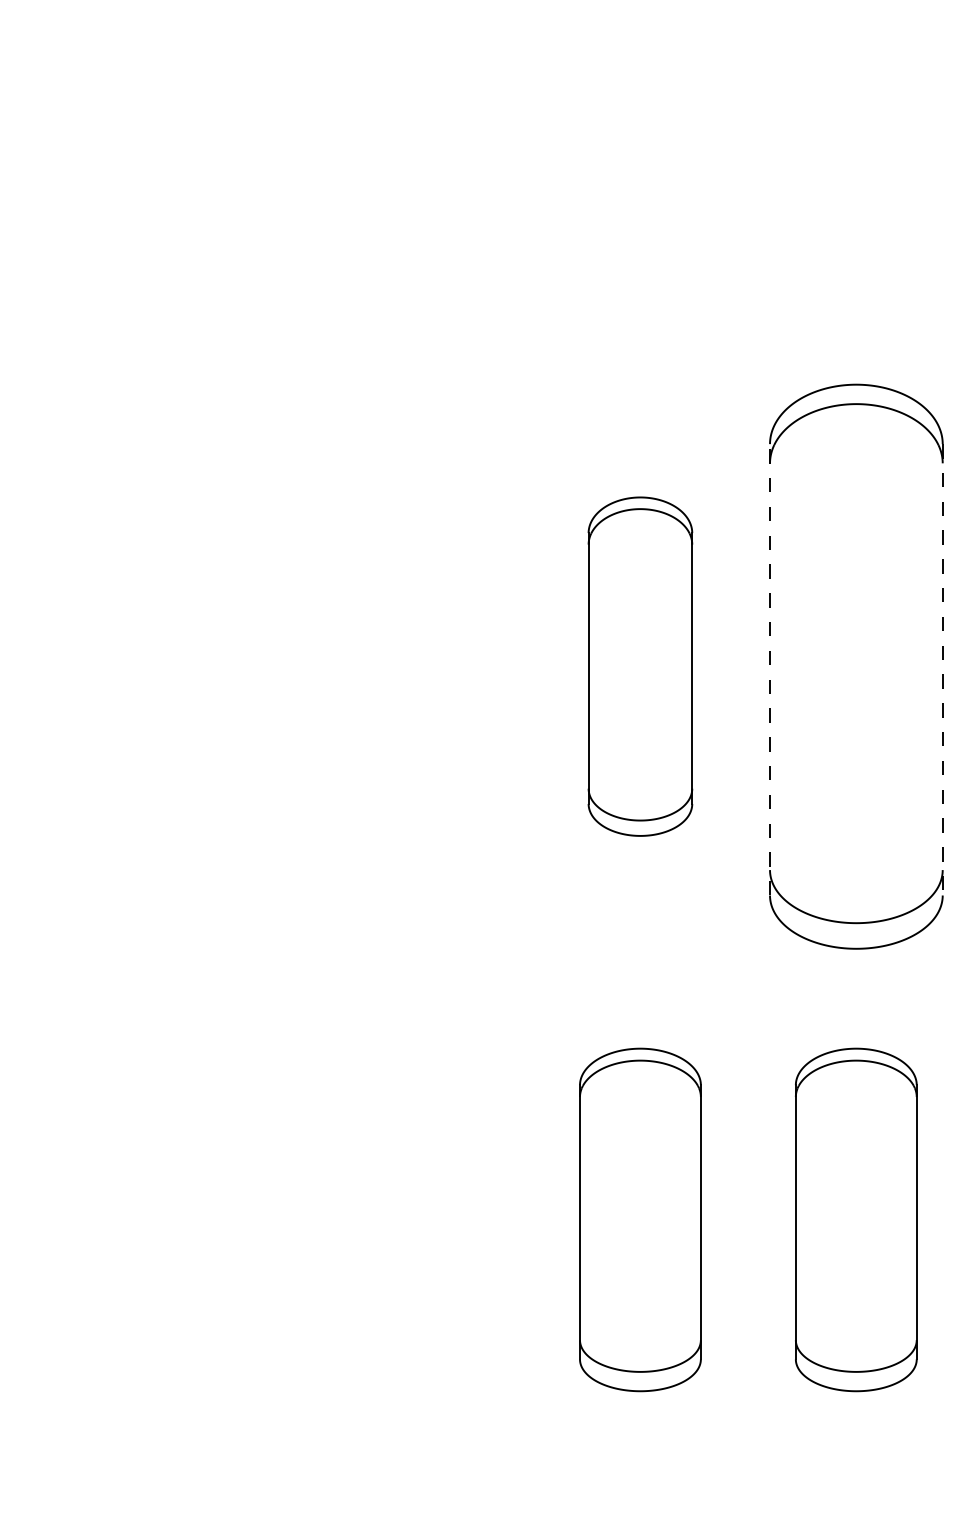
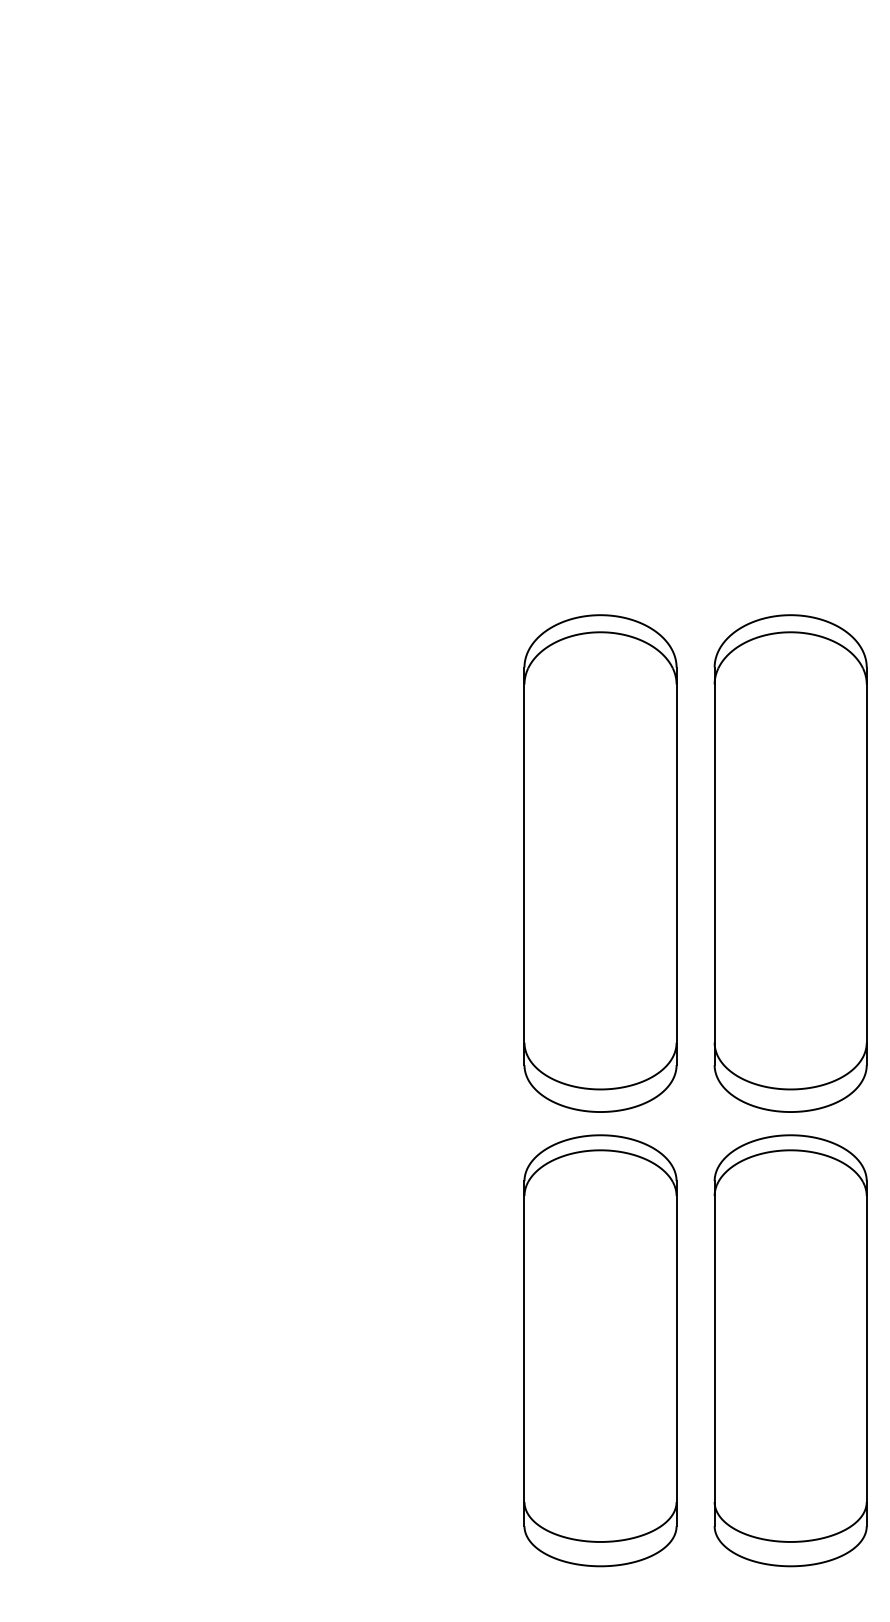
part: (640, 666) -> (600, 863), size x1.67
line: (769, 670) -> (714, 866), dashed -> solid
line: (942, 670) -> (866, 866), dashed -> solid
part: (640, 1219) -> (600, 1350), size x1.43
part: (856, 1219) -> (790, 1350), size x1.43

